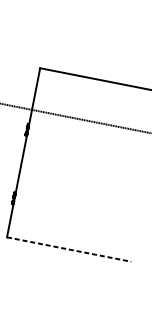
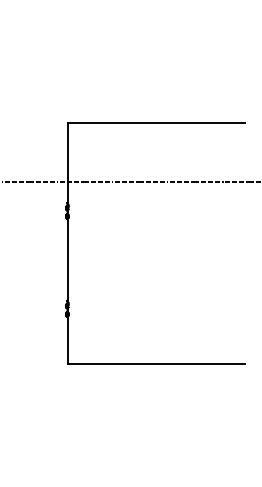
line: (69, 249) -> (157, 363), dashed -> solid

